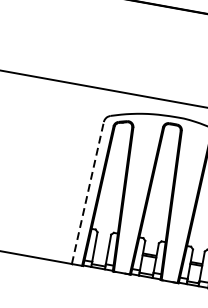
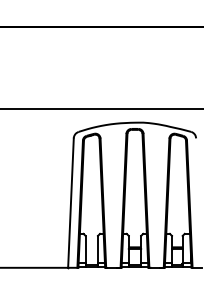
line: (87, 193) -> (70, 203), dashed -> solid

